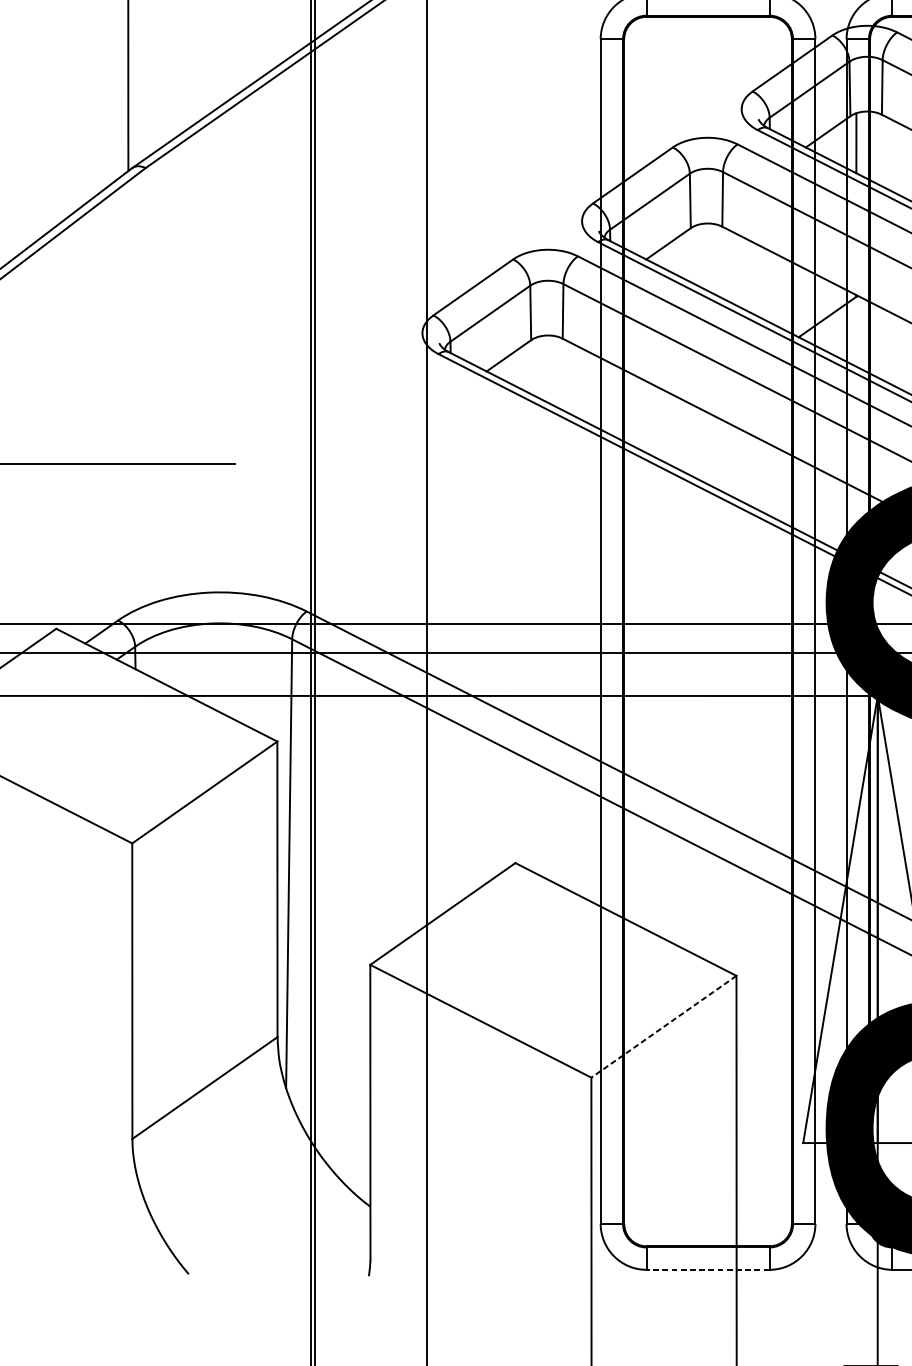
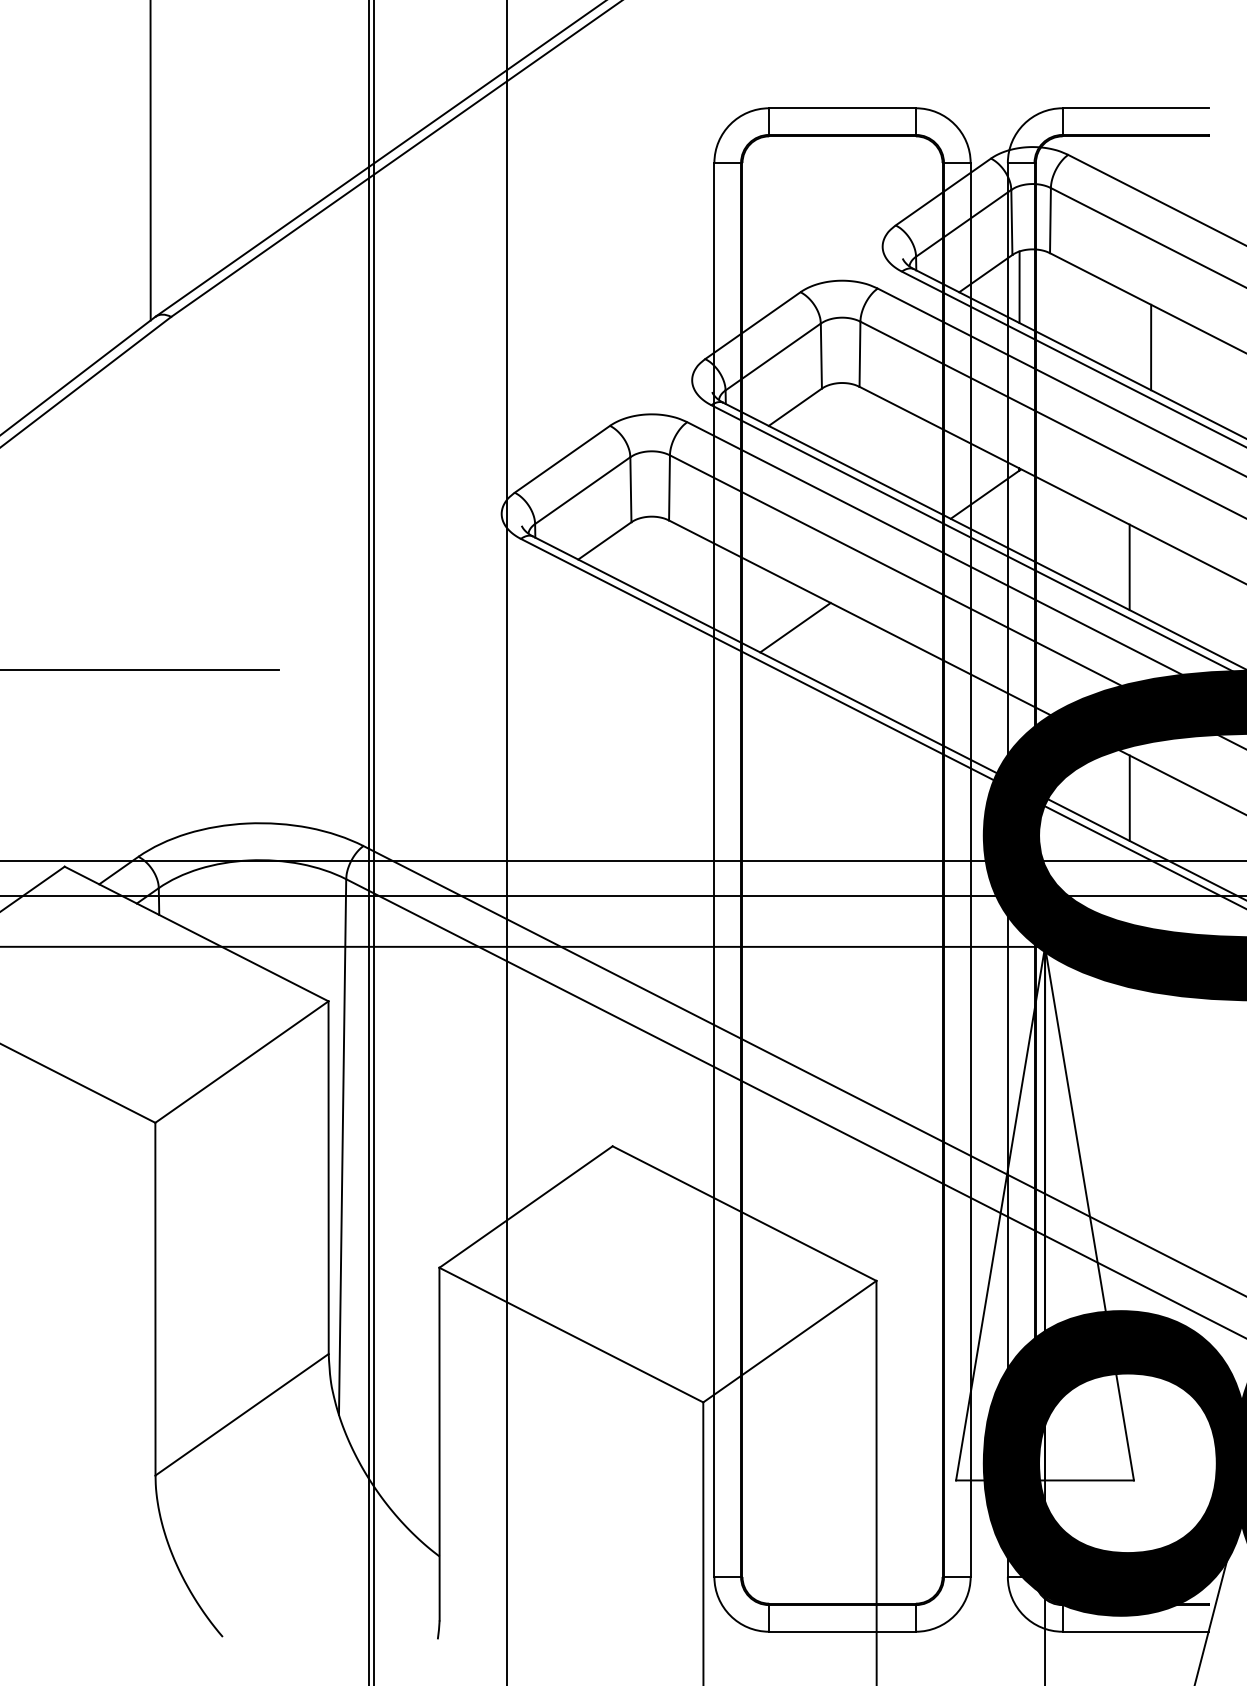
line: (668, 428) -> (795, 627), added
line: (663, 1026) -> (789, 1341), dashed -> solid
line: (708, 1269) -> (842, 1631), dashed -> solid

